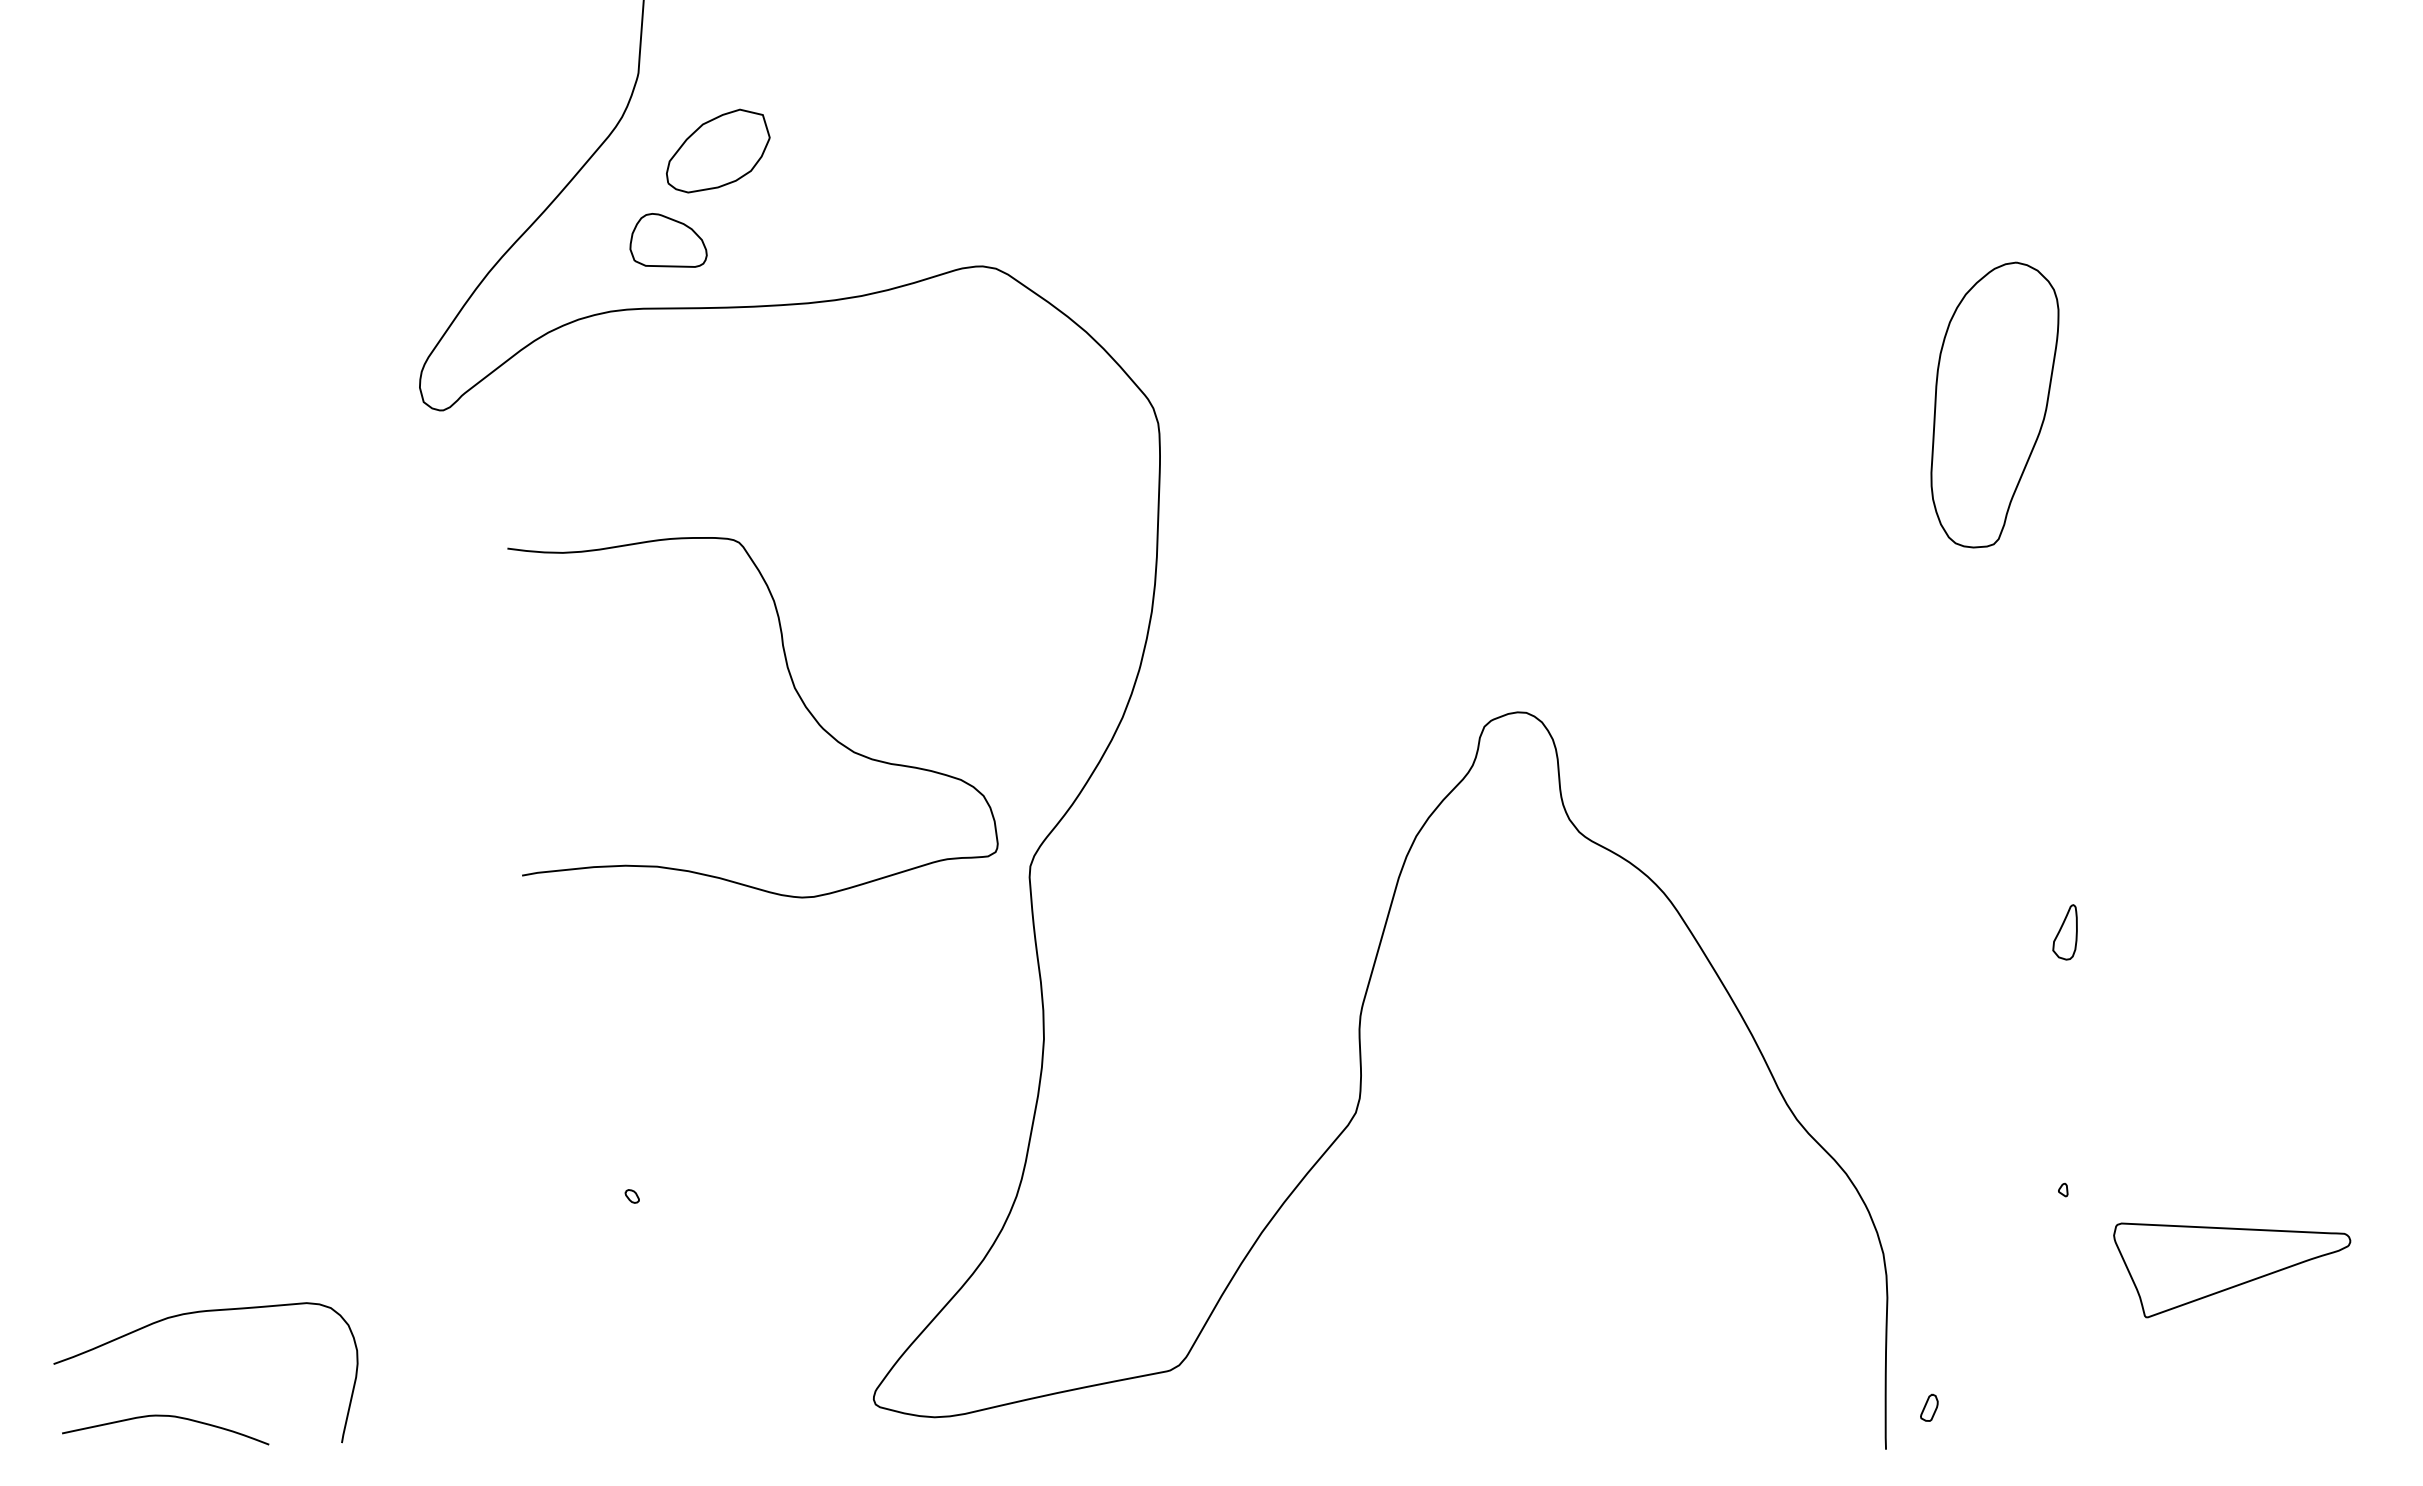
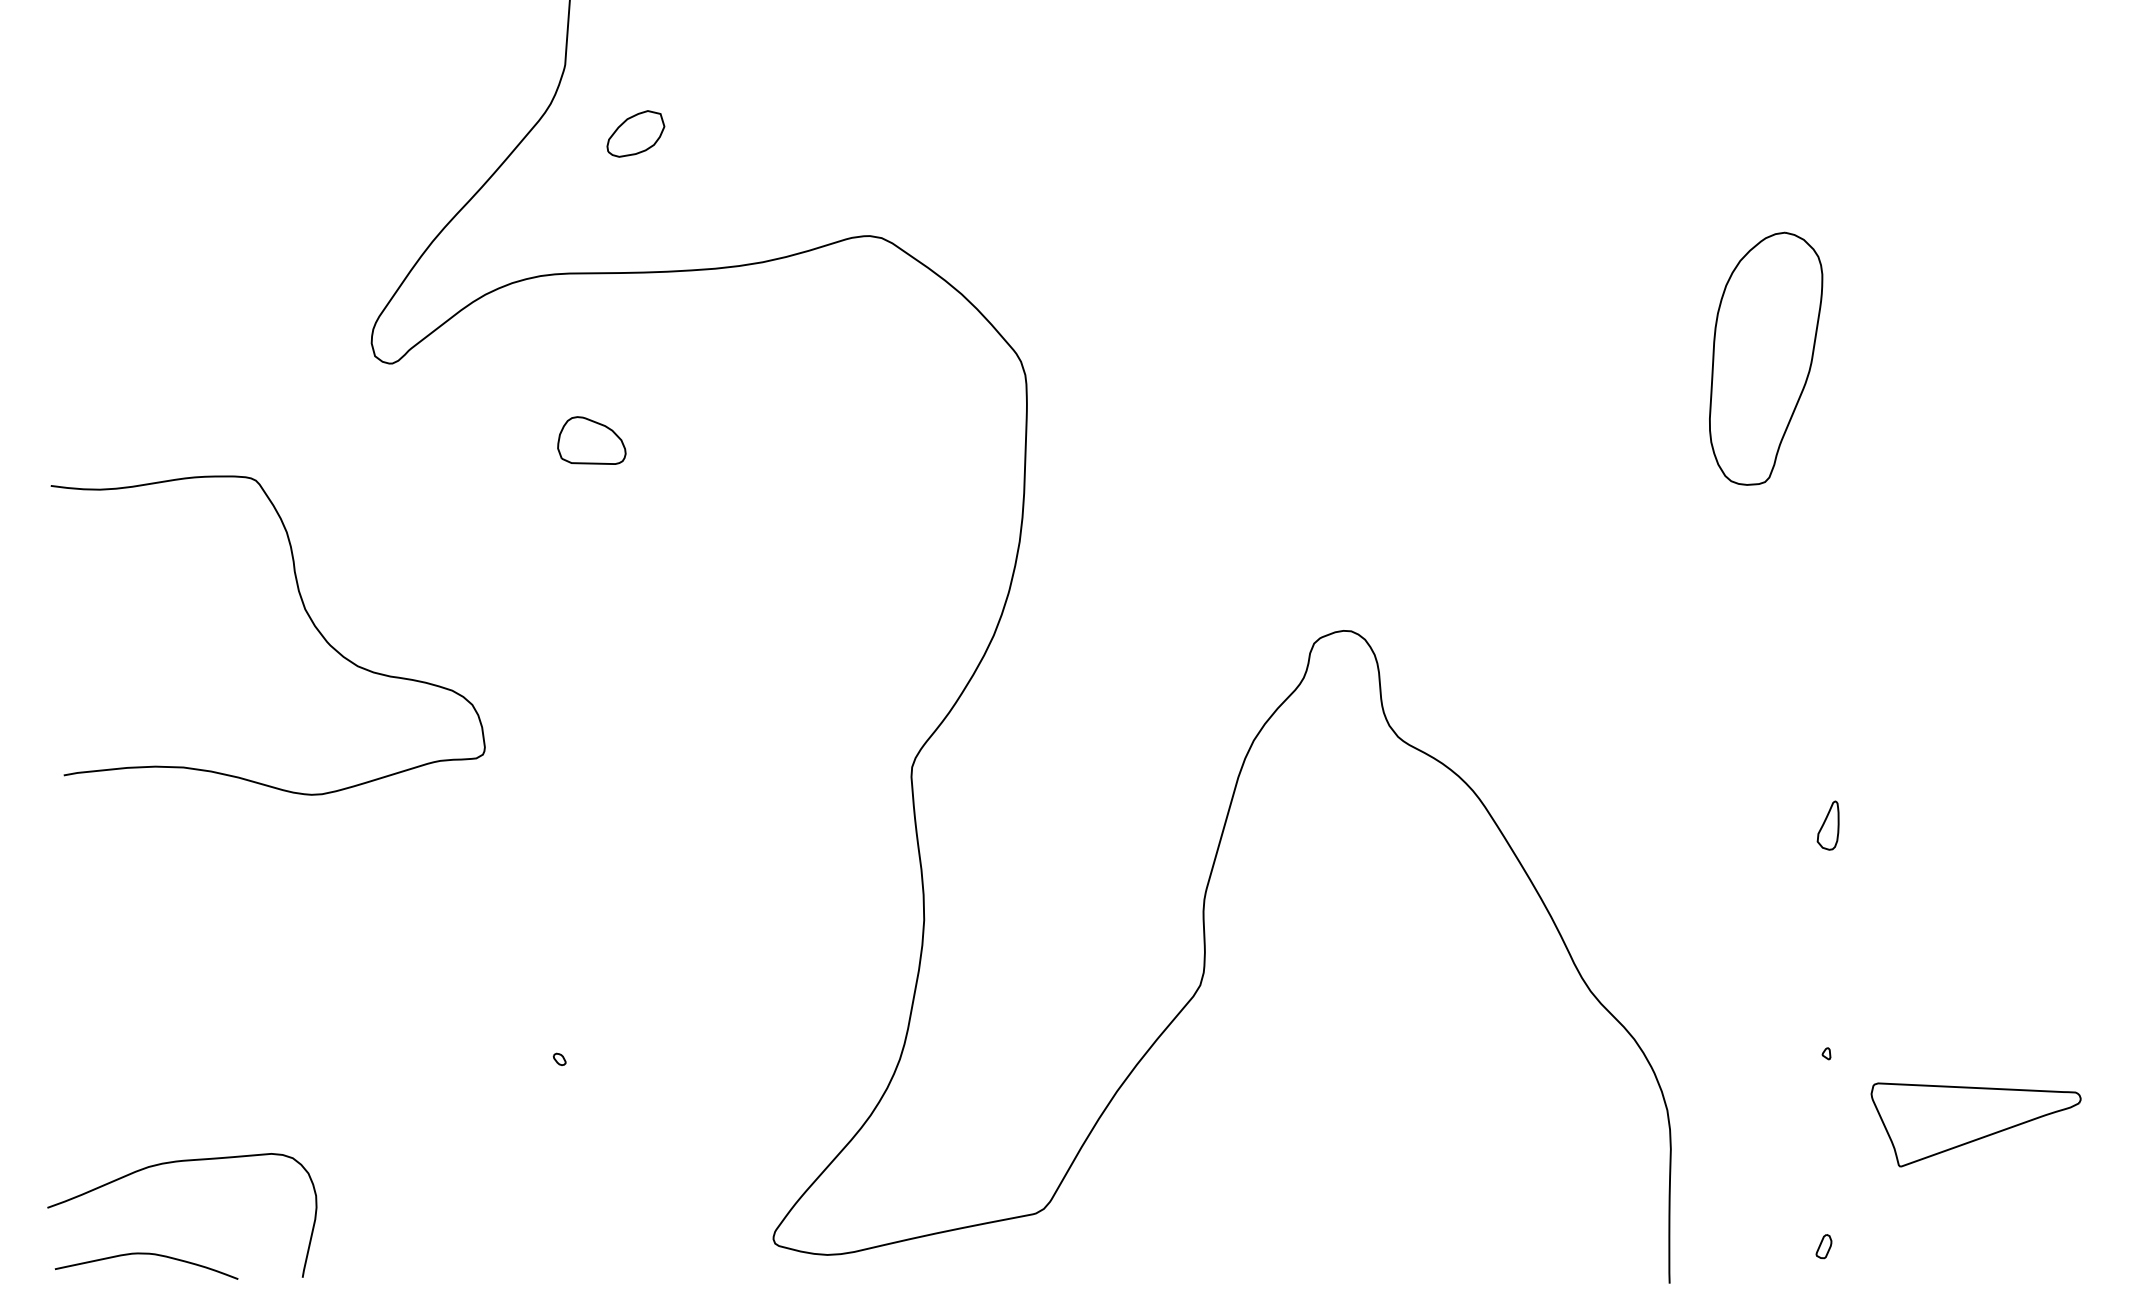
part: (718, 150) -> (636, 133), size x0.62
part: (668, 240) -> (591, 440), moved
curve: (795, 691) -> (305, 612), moved
part: (1929, 1407) -> (1824, 1246), moved

